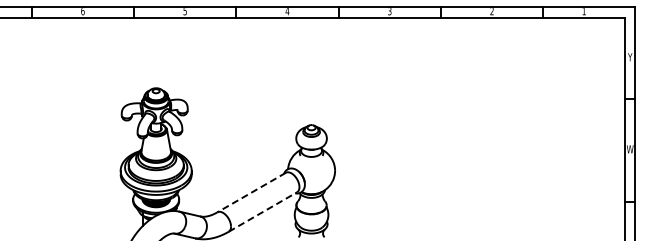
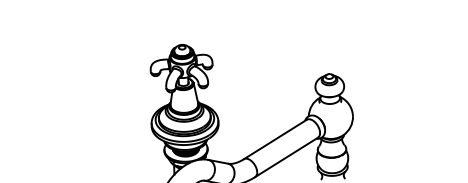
line: (251, 192) -> (275, 139), dashed -> solid
line: (262, 212) -> (286, 157), dashed -> solid

